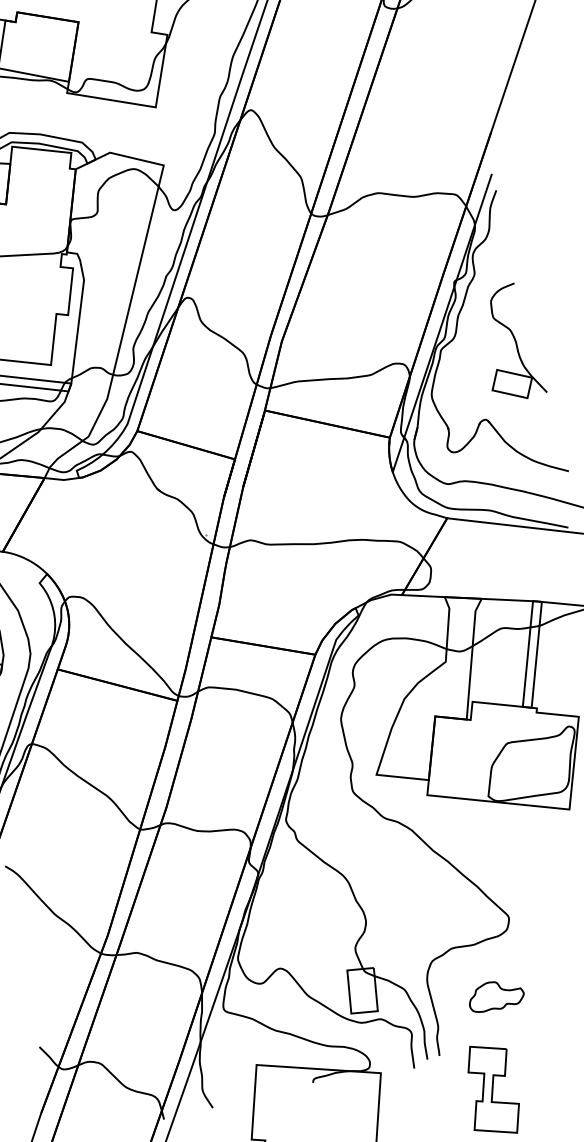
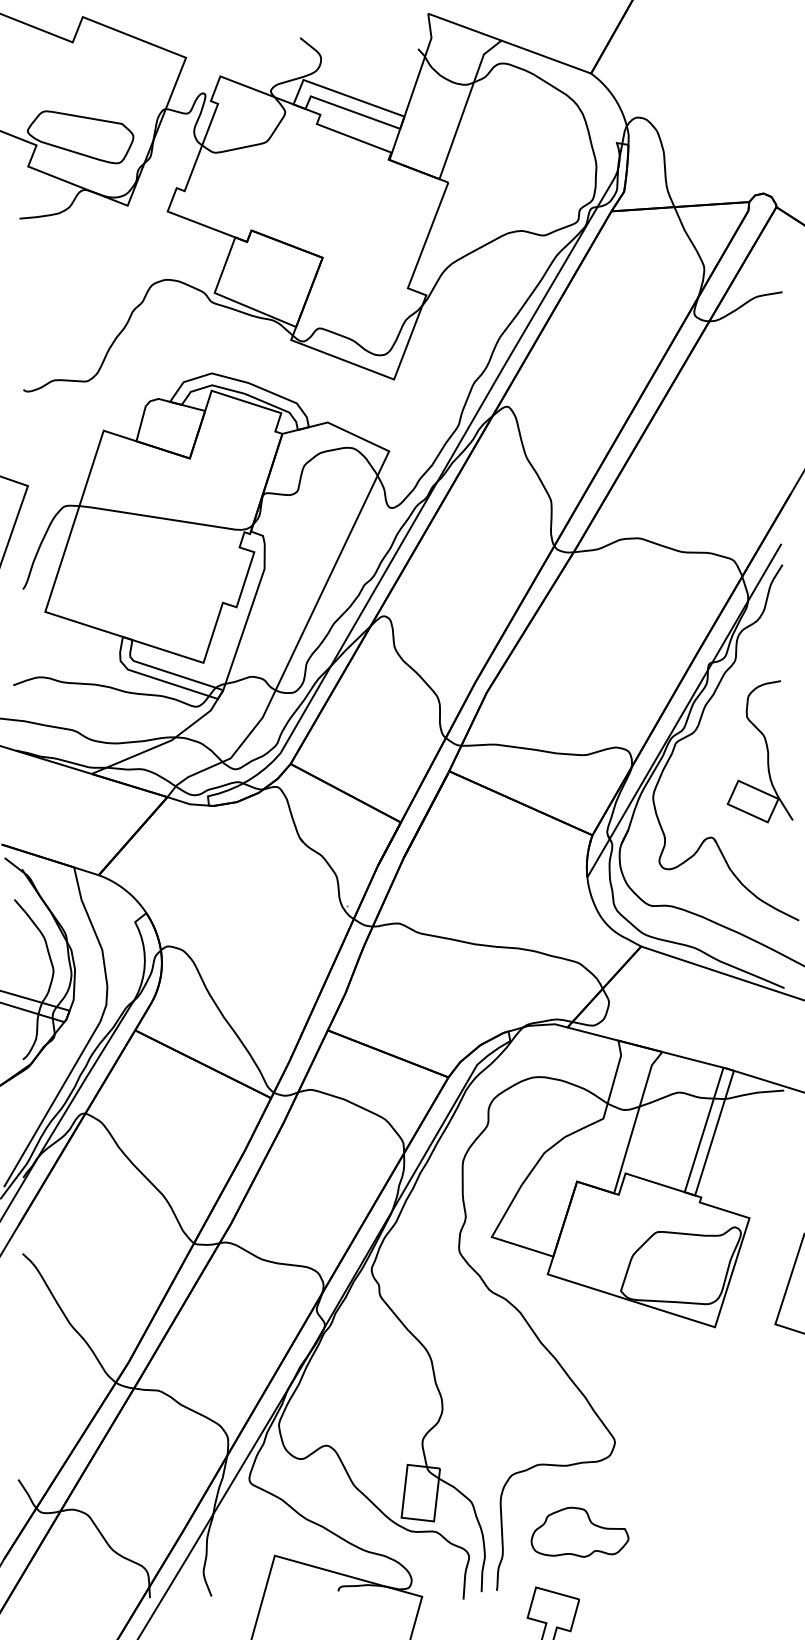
part: (495, 994) -> (579, 1531), size x1.43

